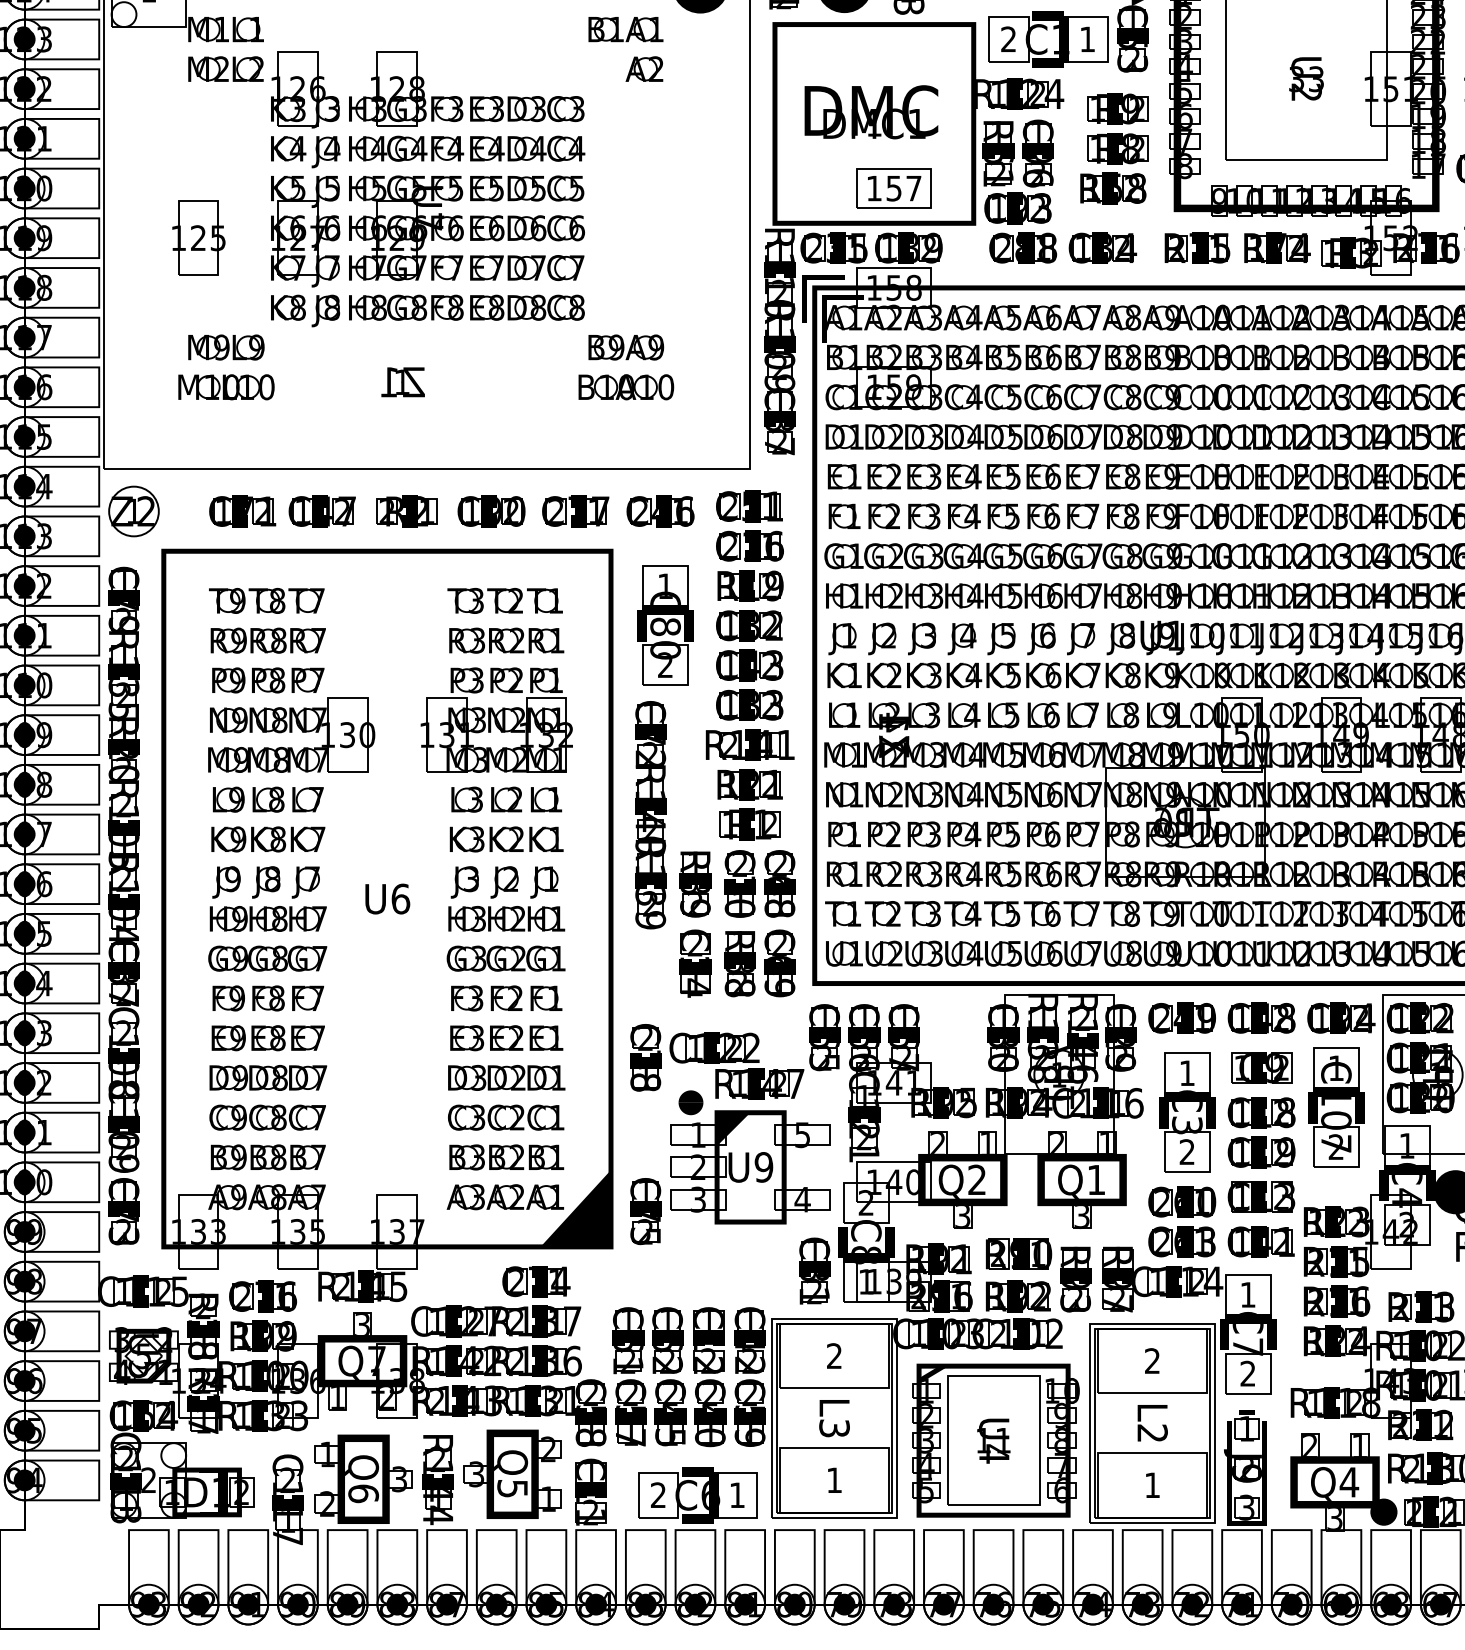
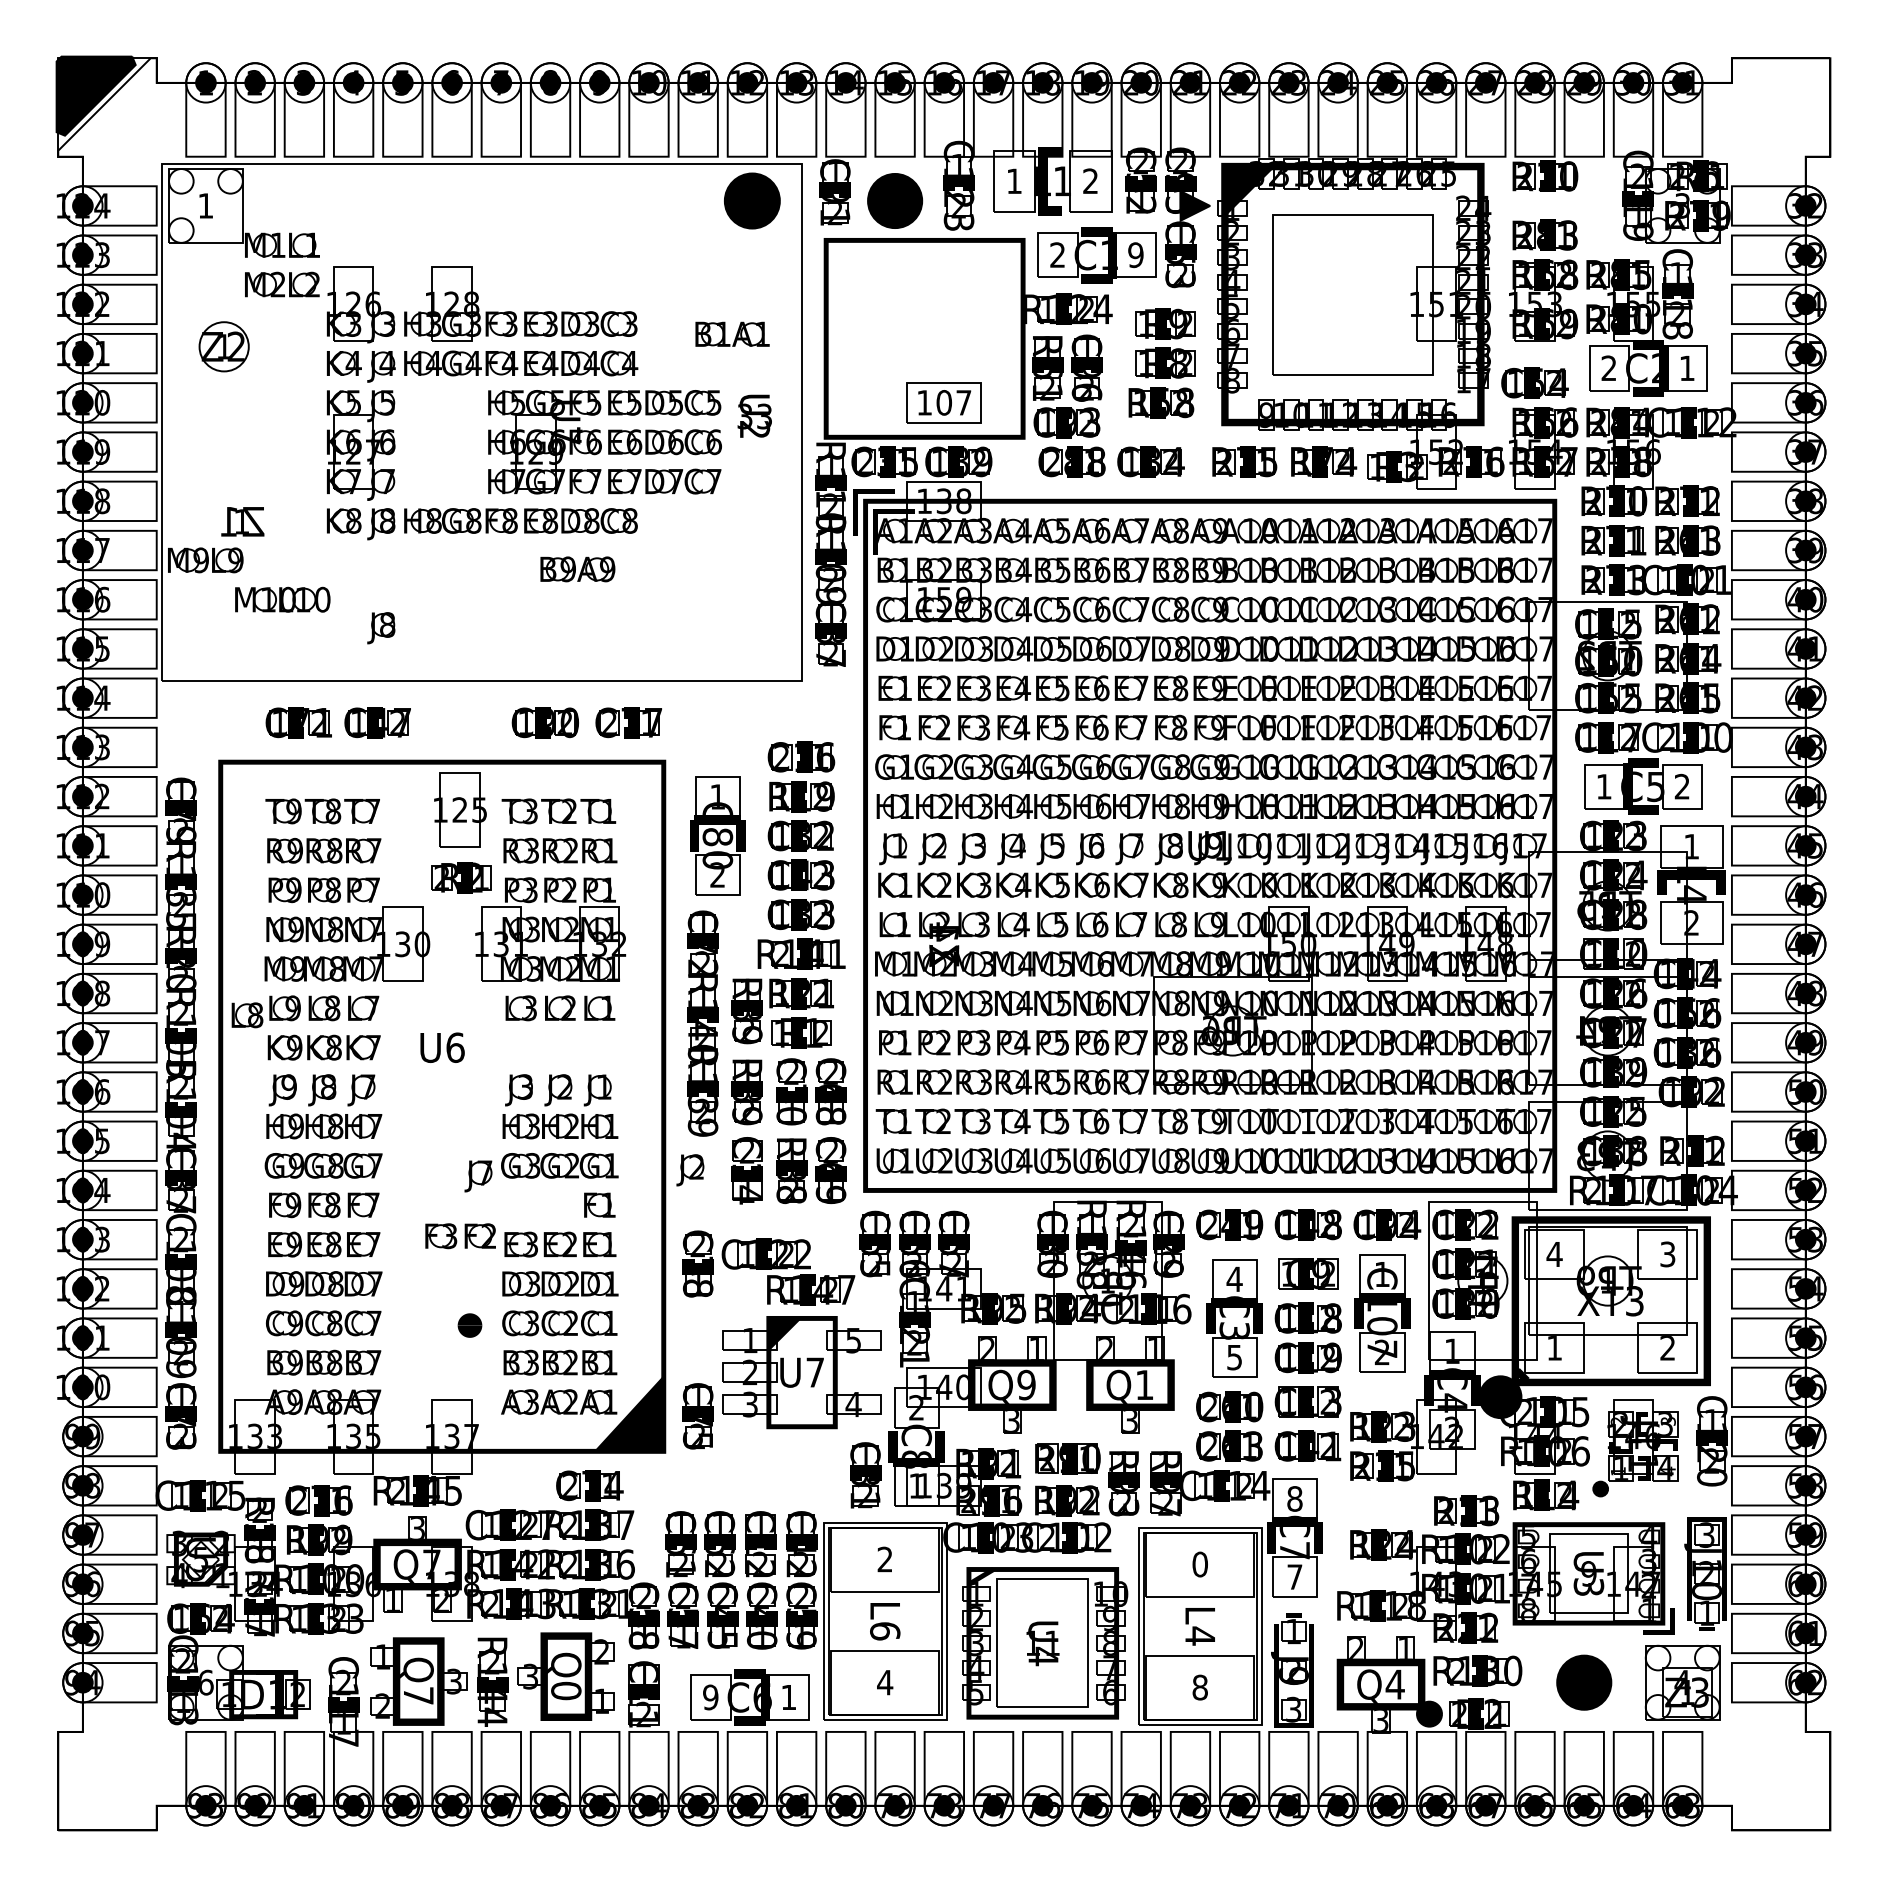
part: (625, 28) -> (732, 333), moved
text: (1087, 39) -> (1135, 255), 1 -> 9
part: (644, 69) -> (696, 284), removed
text: (1306, 78) -> (754, 415), moved
part: (871, 112) -> (921, 327), removed
text: (893, 188) -> (943, 402), 157 -> 107
part: (466, 228) -> (604, 442), moved
part: (198, 237) -> (460, 809), moved
text: (894, 287) -> (944, 500), 158 -> 138
part: (226, 347) -> (205, 560), moved
part: (625, 347) -> (577, 569), moved
part: (402, 381) -> (242, 521), moved
part: (625, 387) -> (678, 599), removed
part: (326, 416) -> (381, 628), added
part: (749, 506) -> (800, 717), removed
part: (133, 511) -> (223, 346), moved
part: (406, 511) -> (461, 877), moved
part: (660, 511) -> (712, 722), removed
part: (694, 802) -> (746, 1011), added
part: (190, 806) -> (247, 1015), added
part: (506, 839) -> (560, 1047), removed
text: (387, 898) -> (442, 1047), moved
part: (637, 963) -> (690, 1170), added
part: (424, 969) -> (478, 1176), added
part: (486, 998) -> (460, 1236), moved
text: (1187, 1072) -> (1234, 1278), 1 -> 4
part: (690, 1102) -> (469, 1325), moved
text: (1187, 1152) -> (1234, 1357), 2 -> 5
text: (764, 1167) -> (815, 1372), U9 -> U7
text: (977, 1180) -> (1026, 1385), Q2 -> Q9
text: (1247, 1294) -> (1294, 1498), 1 -> 8
part: (1336, 1301) -> (1382, 1505), removed
text: (1151, 1361) -> (1199, 1564), 2 -> 0
text: (1247, 1373) -> (1294, 1576), 2 -> 7
text: (834, 1428) -> (885, 1631), L3 -> L6
text: (1152, 1432) -> (1200, 1635), L2 -> L4
text: (148, 1480) -> (205, 1682), 2 -> 6
text: (834, 1480) -> (885, 1682), 1 -> 4
text: (1151, 1485) -> (1199, 1687), 1 -> 8
text: (512, 1488) -> (566, 1690), Q5 -> Q0
text: (363, 1494) -> (418, 1696), Q6 -> Q7
text: (658, 1495) -> (710, 1697), 2 -> 9

